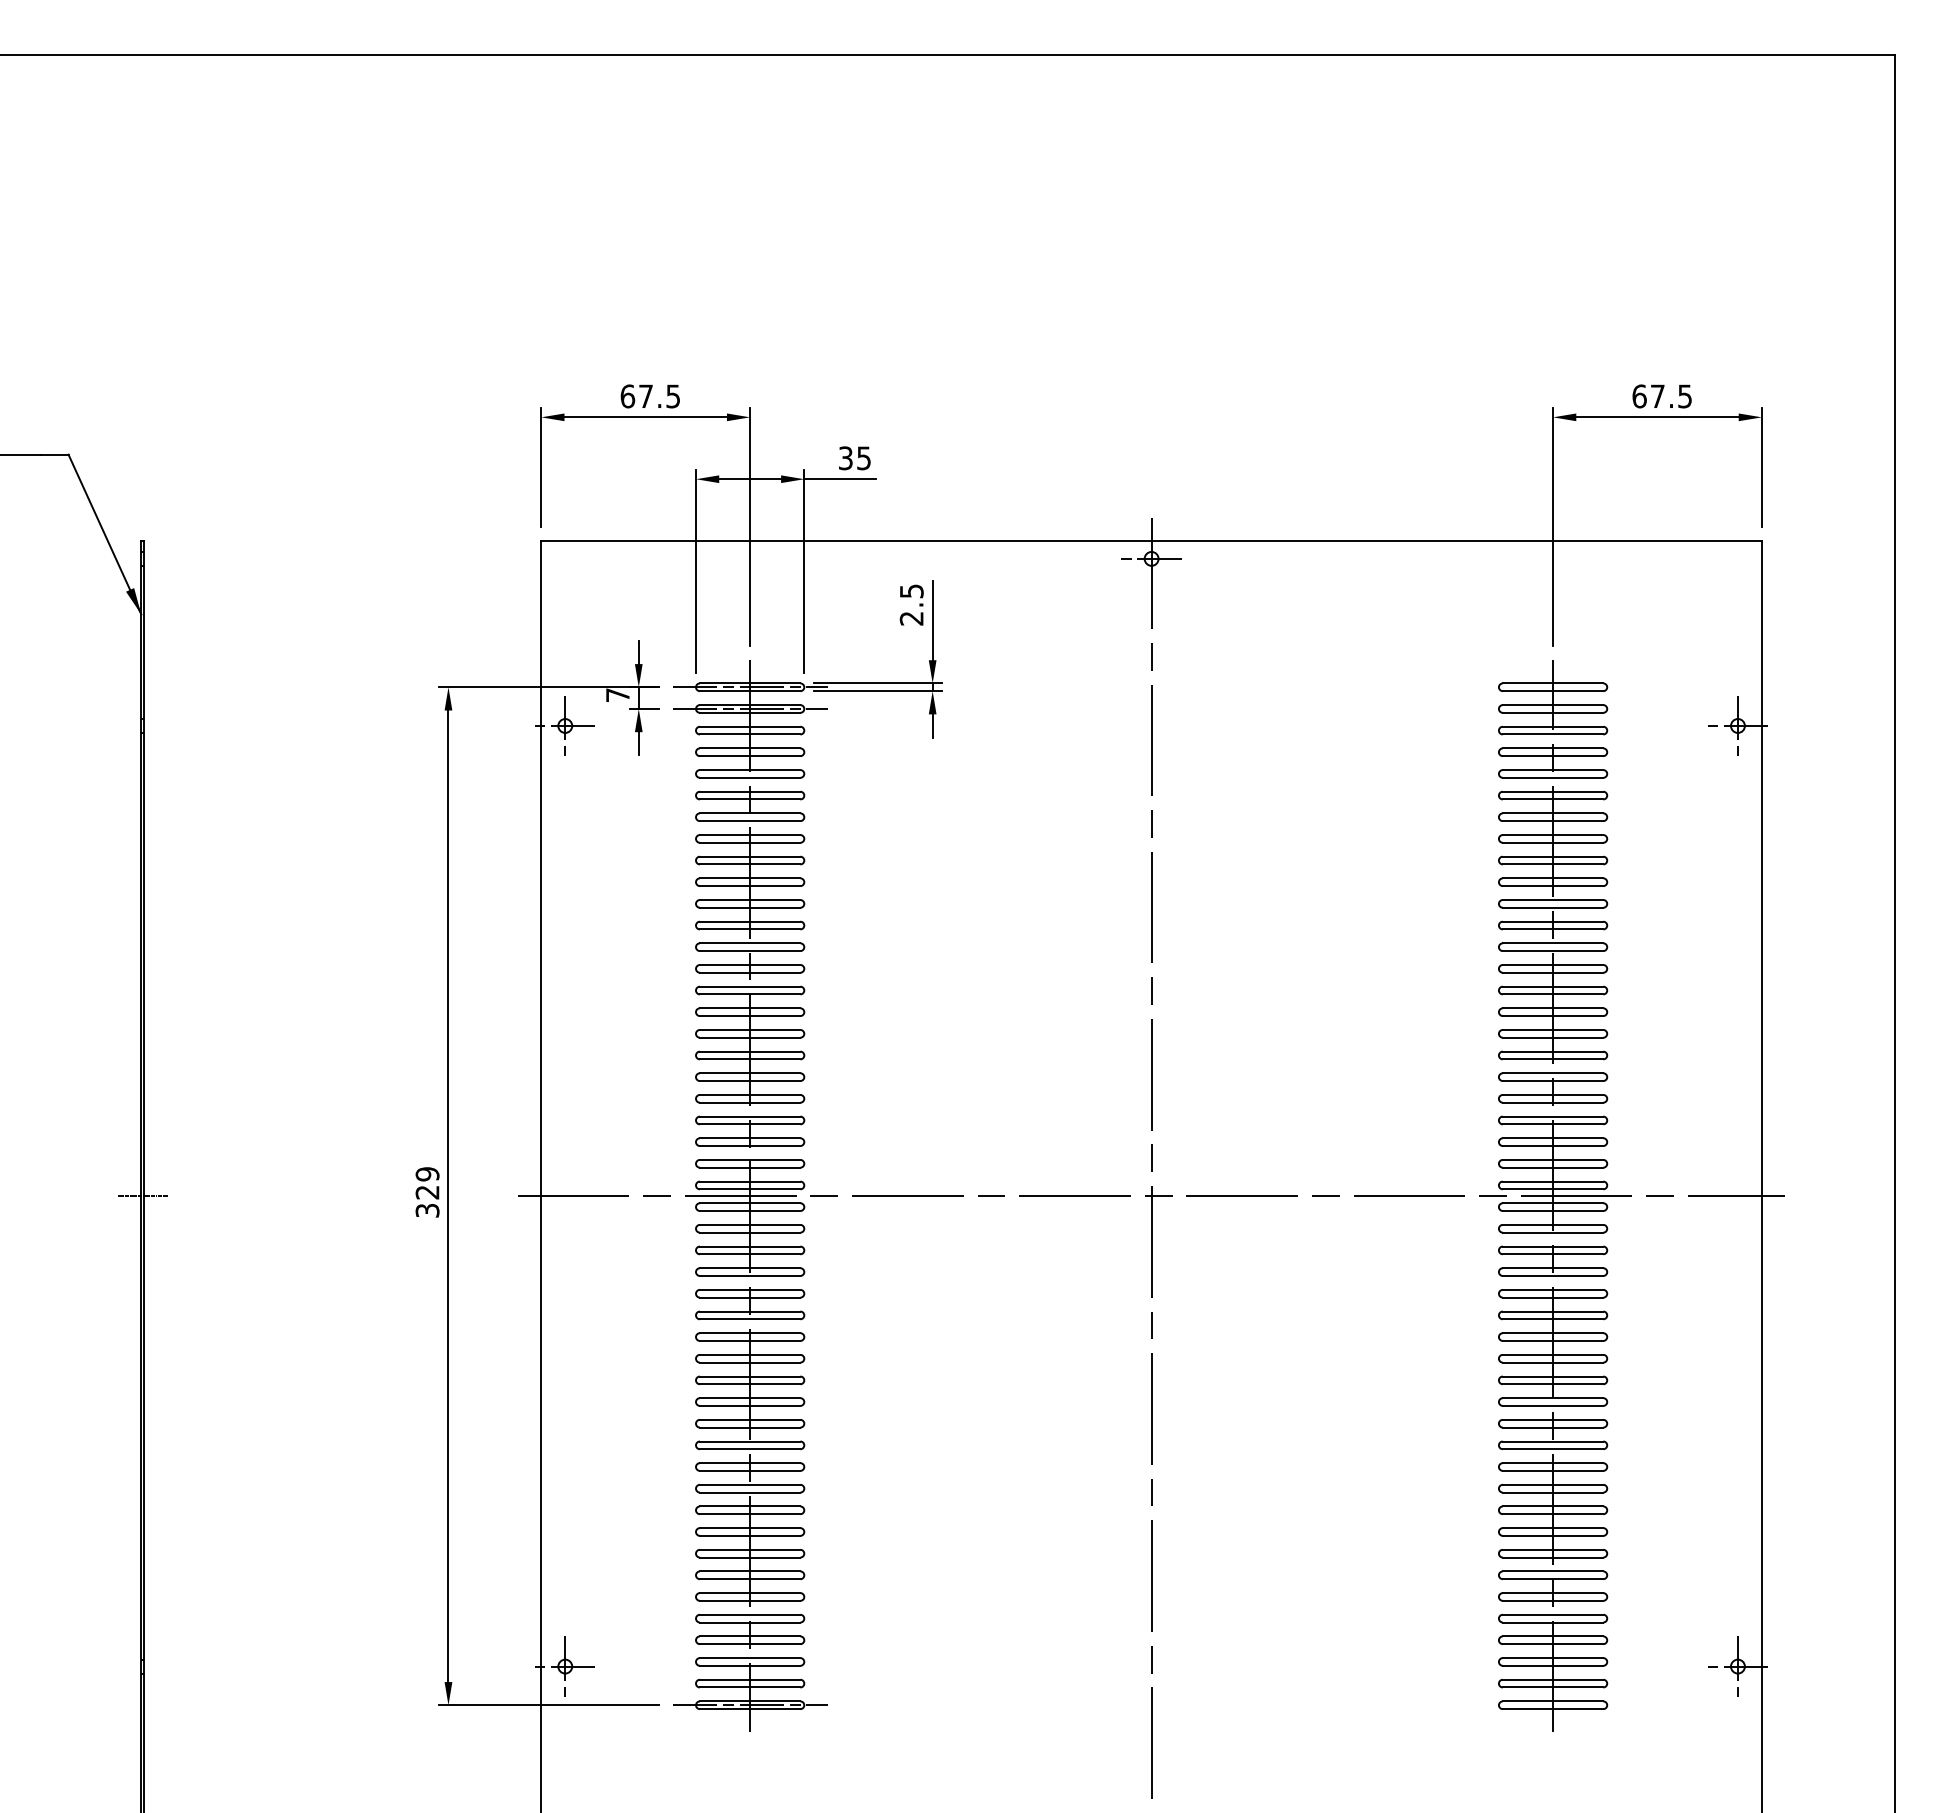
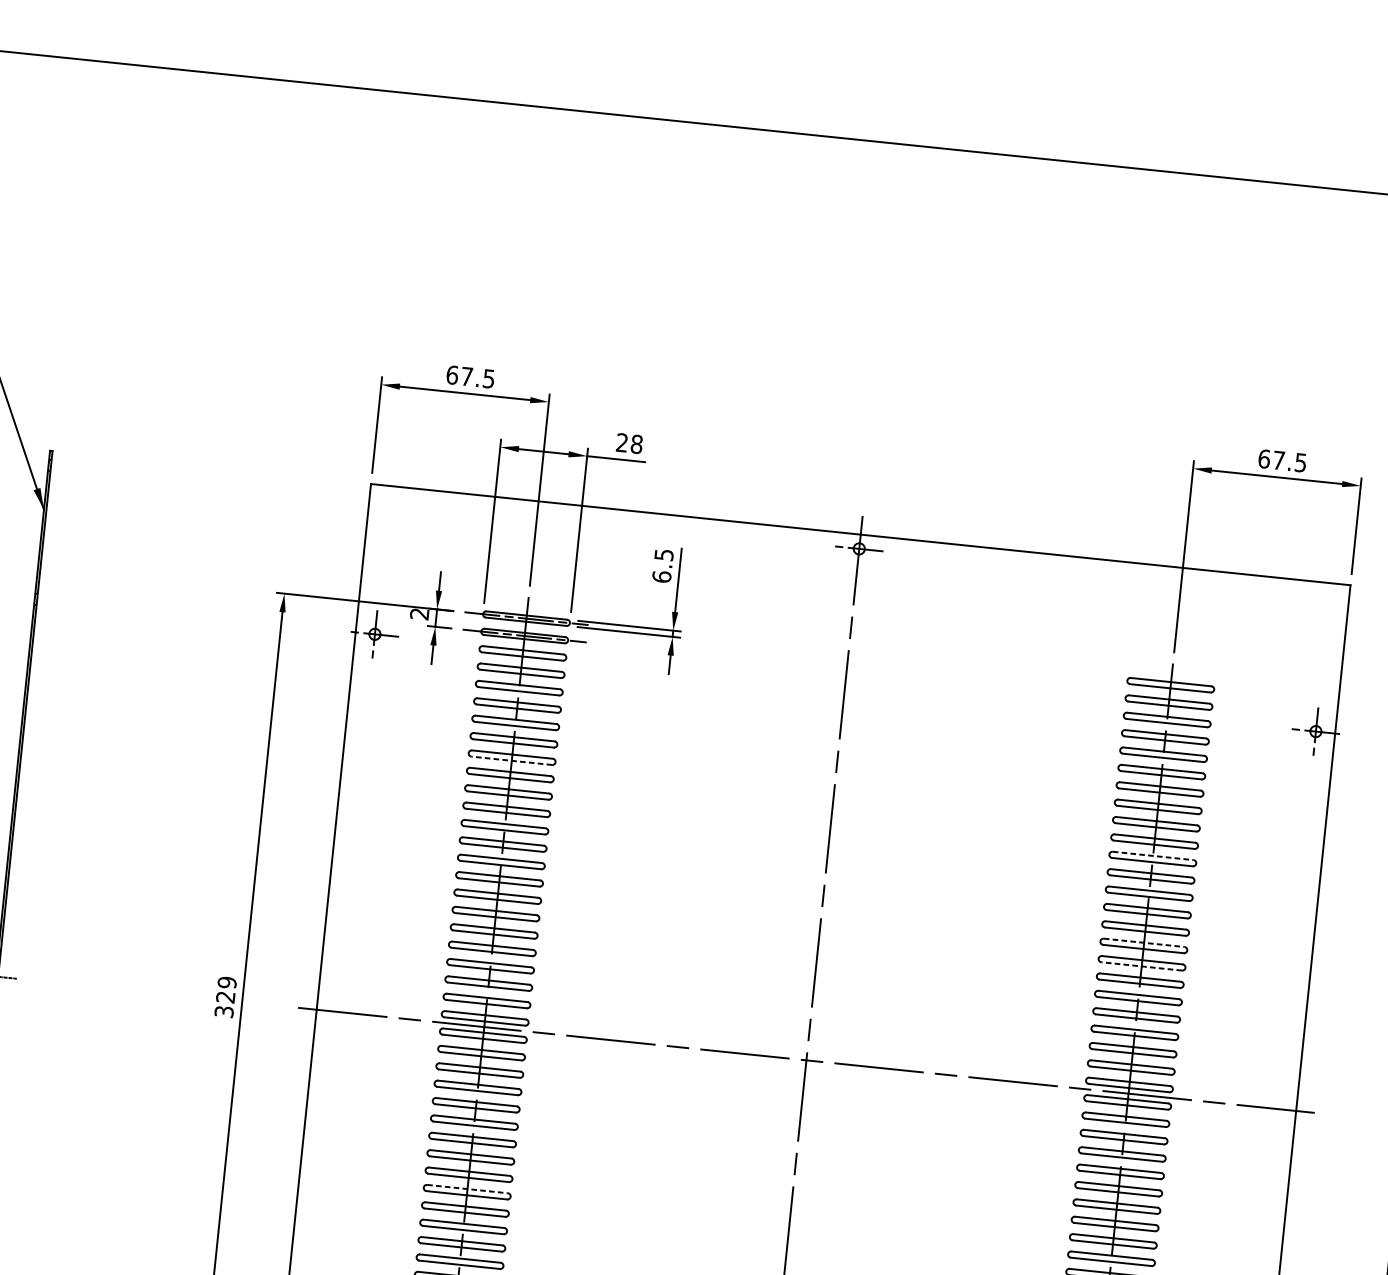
text: (855, 458) -> (630, 443), 35 -> 28
text: (911, 618) -> (661, 576), 2.5 -> 6.5
text: (617, 695) -> (419, 614), 7 -> 2
line: (749, 864) -> (511, 760), solid -> dashed
line: (1553, 900) -> (1153, 856), solid -> dashed
line: (1553, 1008) -> (1144, 943), solid -> dashed
line: (1552, 1037) -> (1141, 966), solid -> dashed
line: (750, 1398) -> (467, 1189), solid -> dashed

